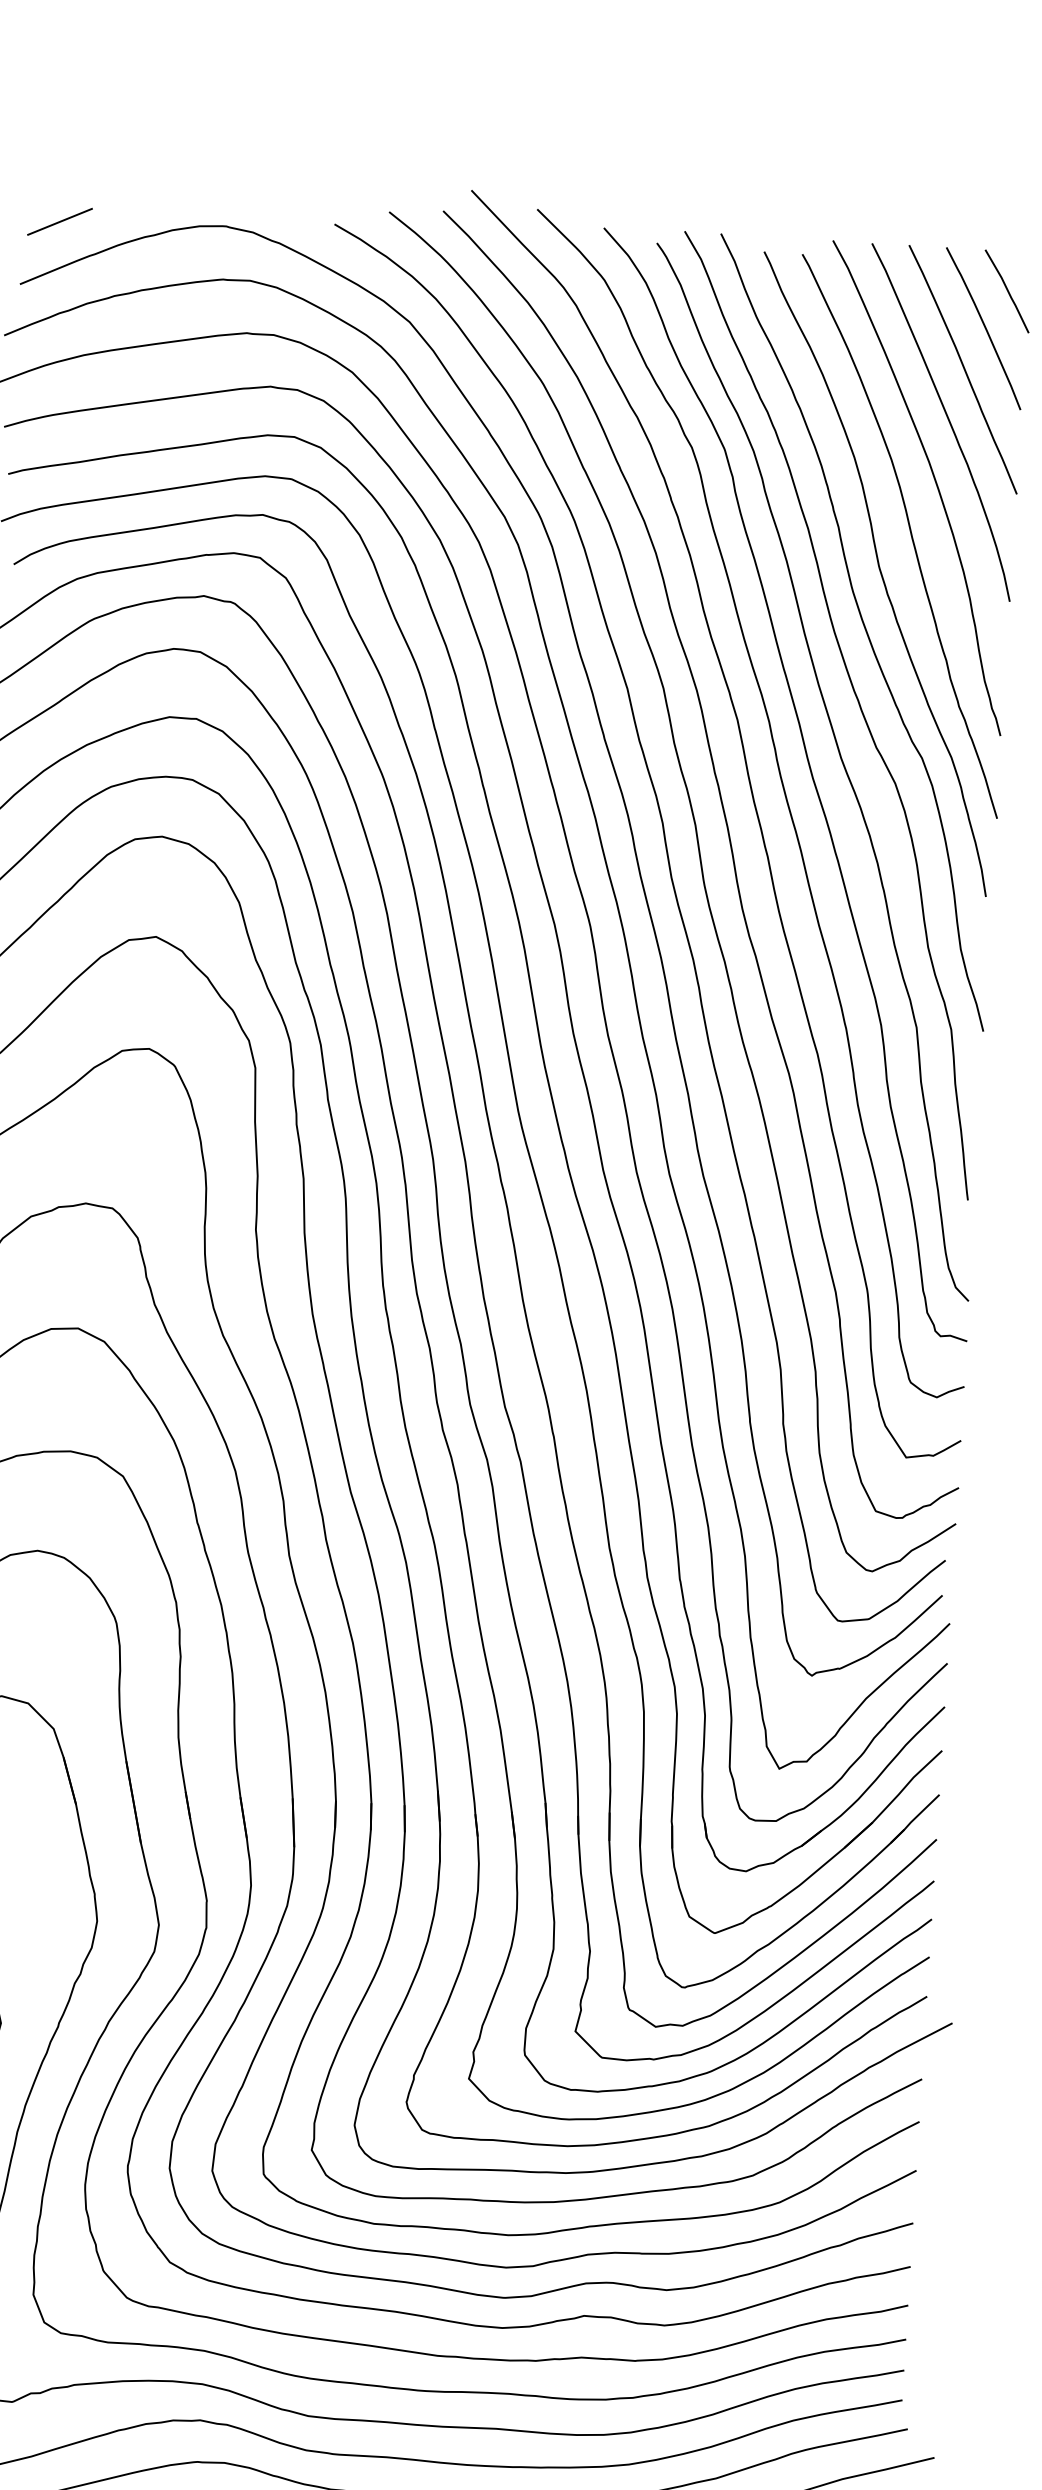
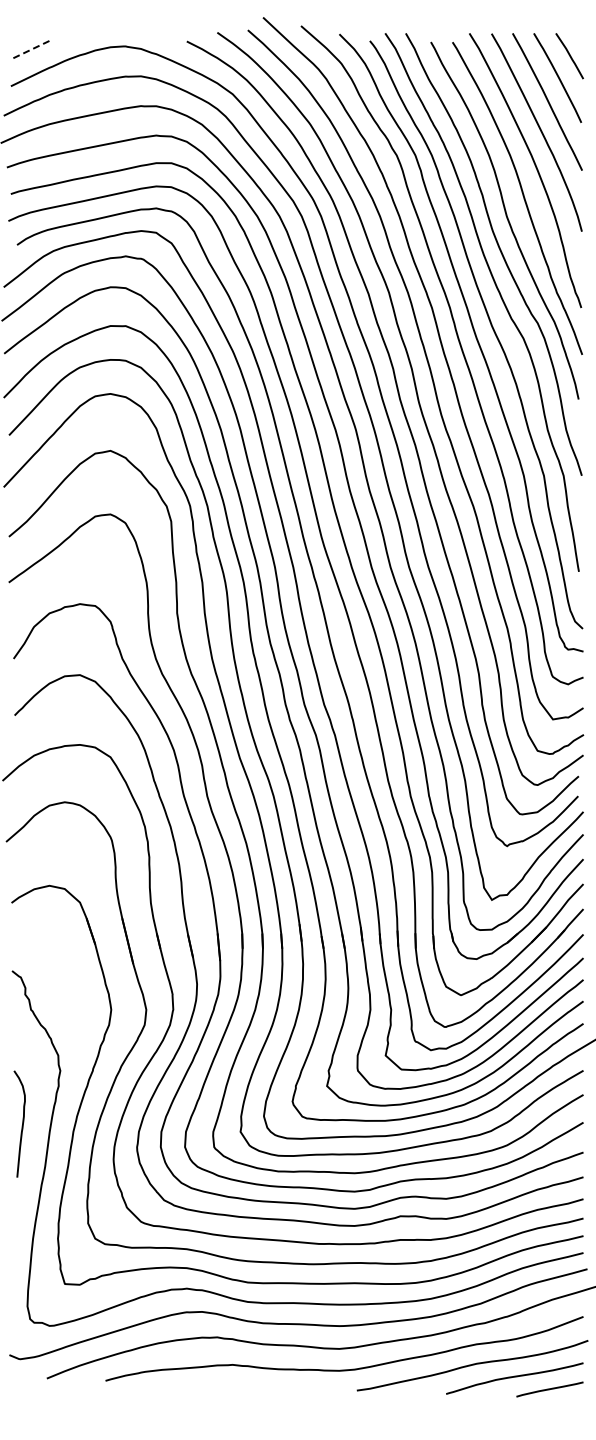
line: (60, 221) -> (31, 49), solid -> dashed

